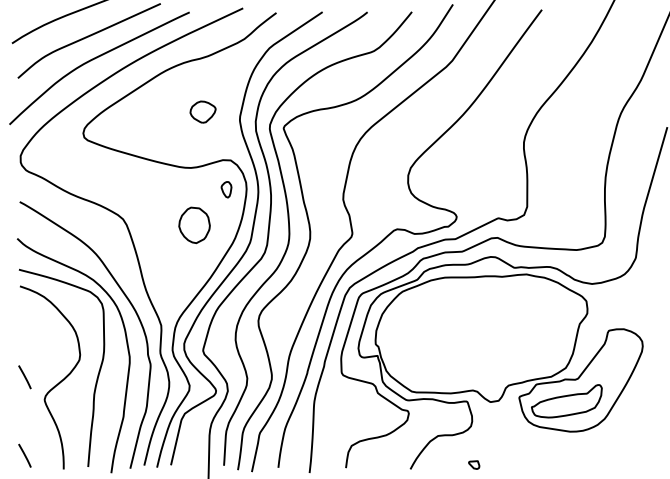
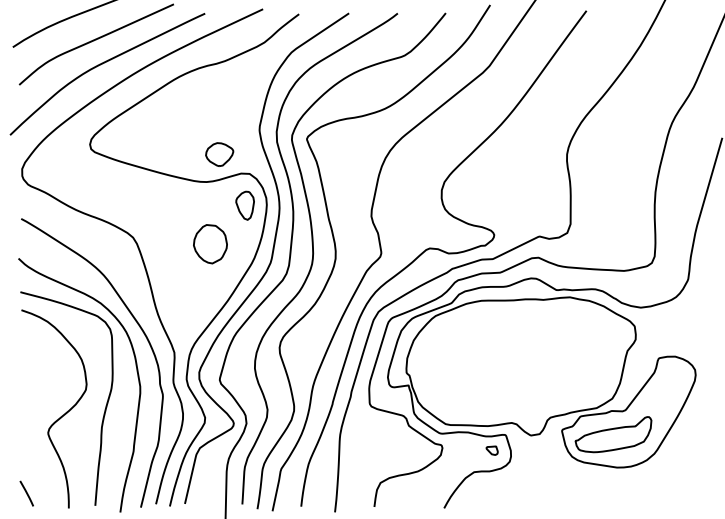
part: (202, 112) -> (219, 154), moved
part: (226, 189) -> (244, 205), size x1.67
line: (24, 377) -> (26, 408), removed
part: (473, 464) -> (491, 450), moved

